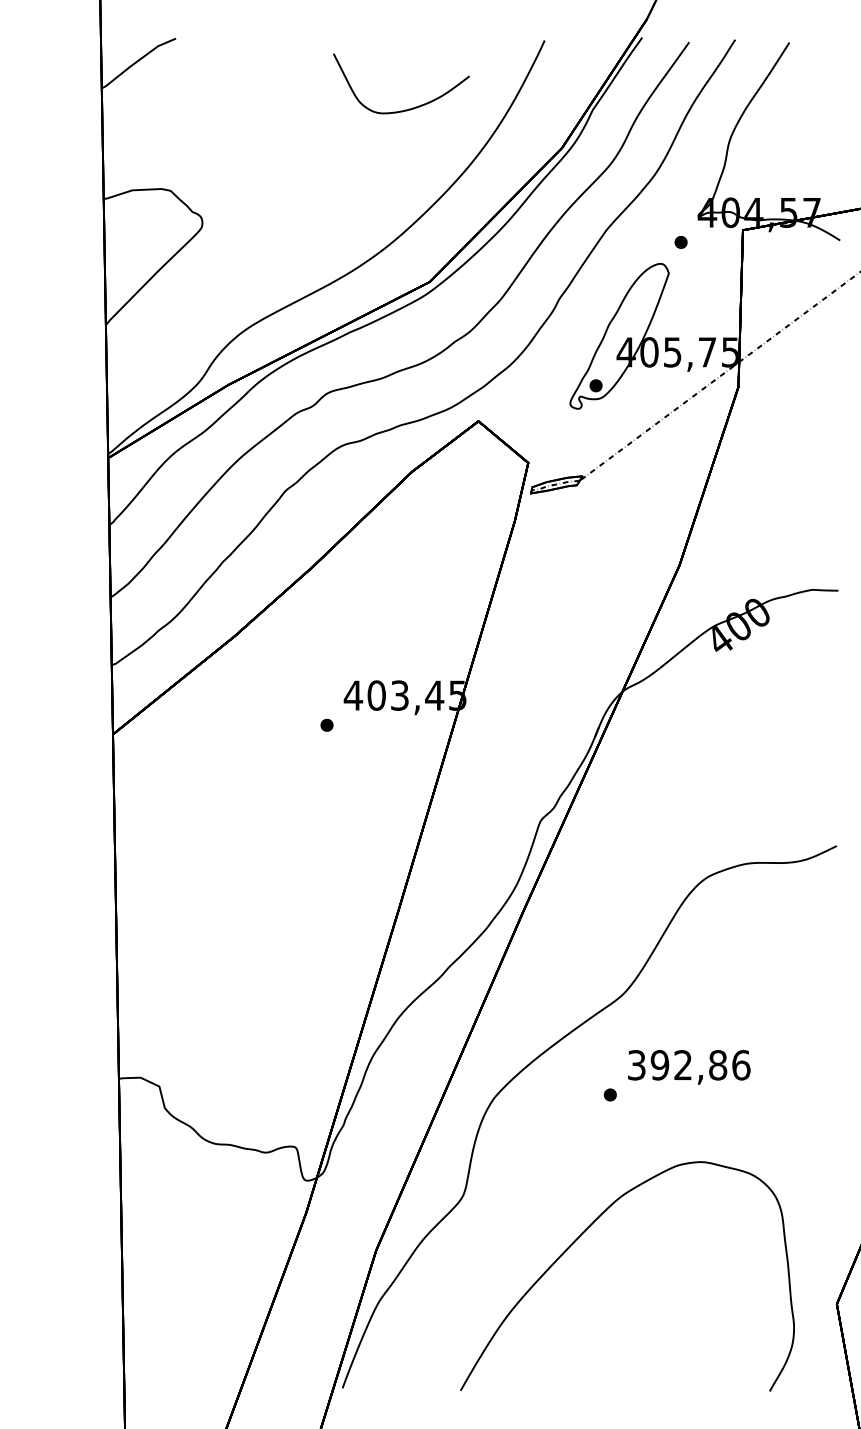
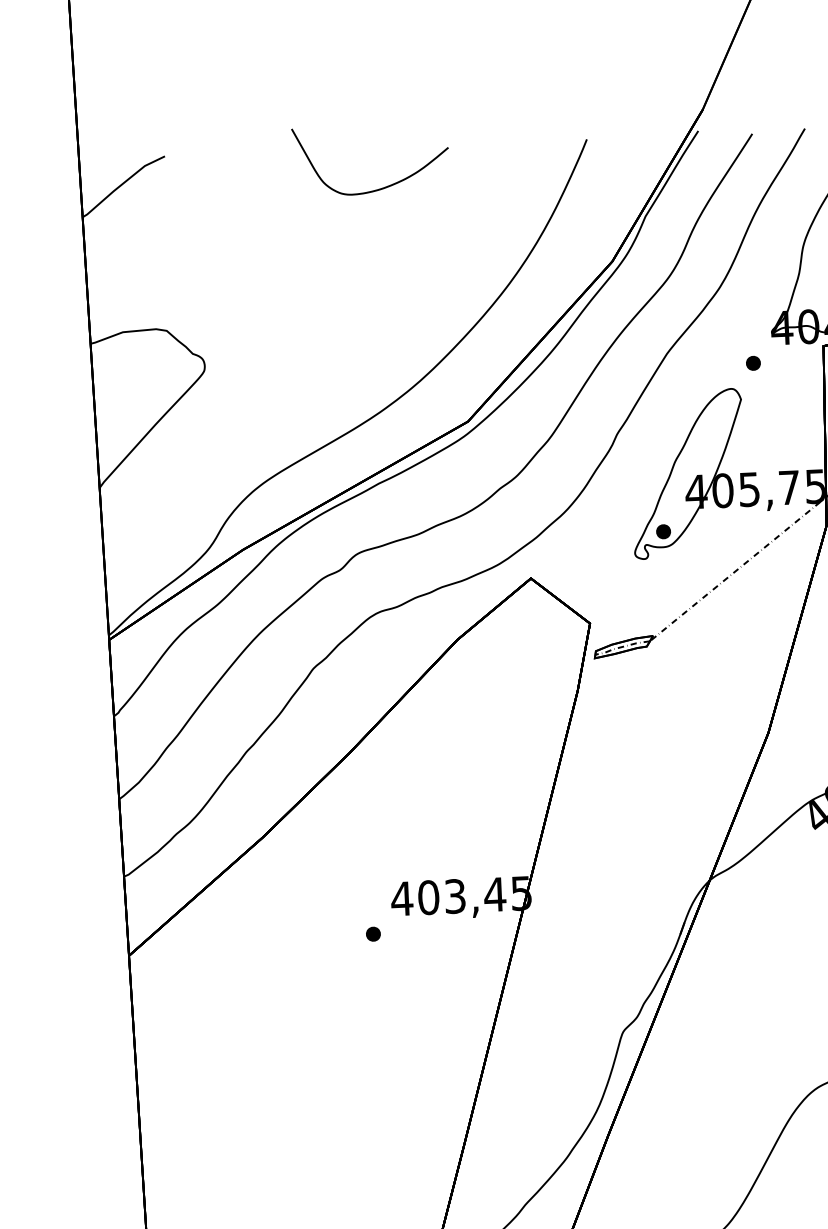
curve: (409, 108) -> (381, 187), moved

